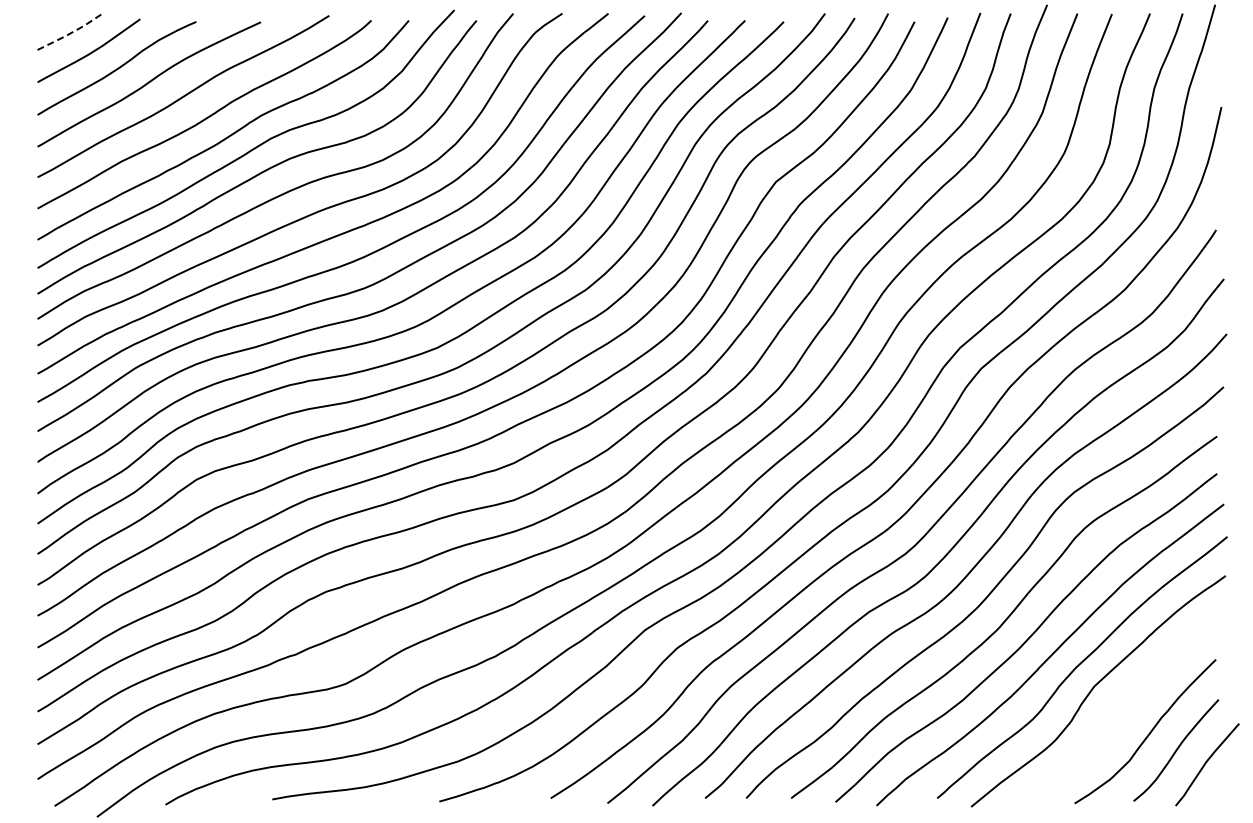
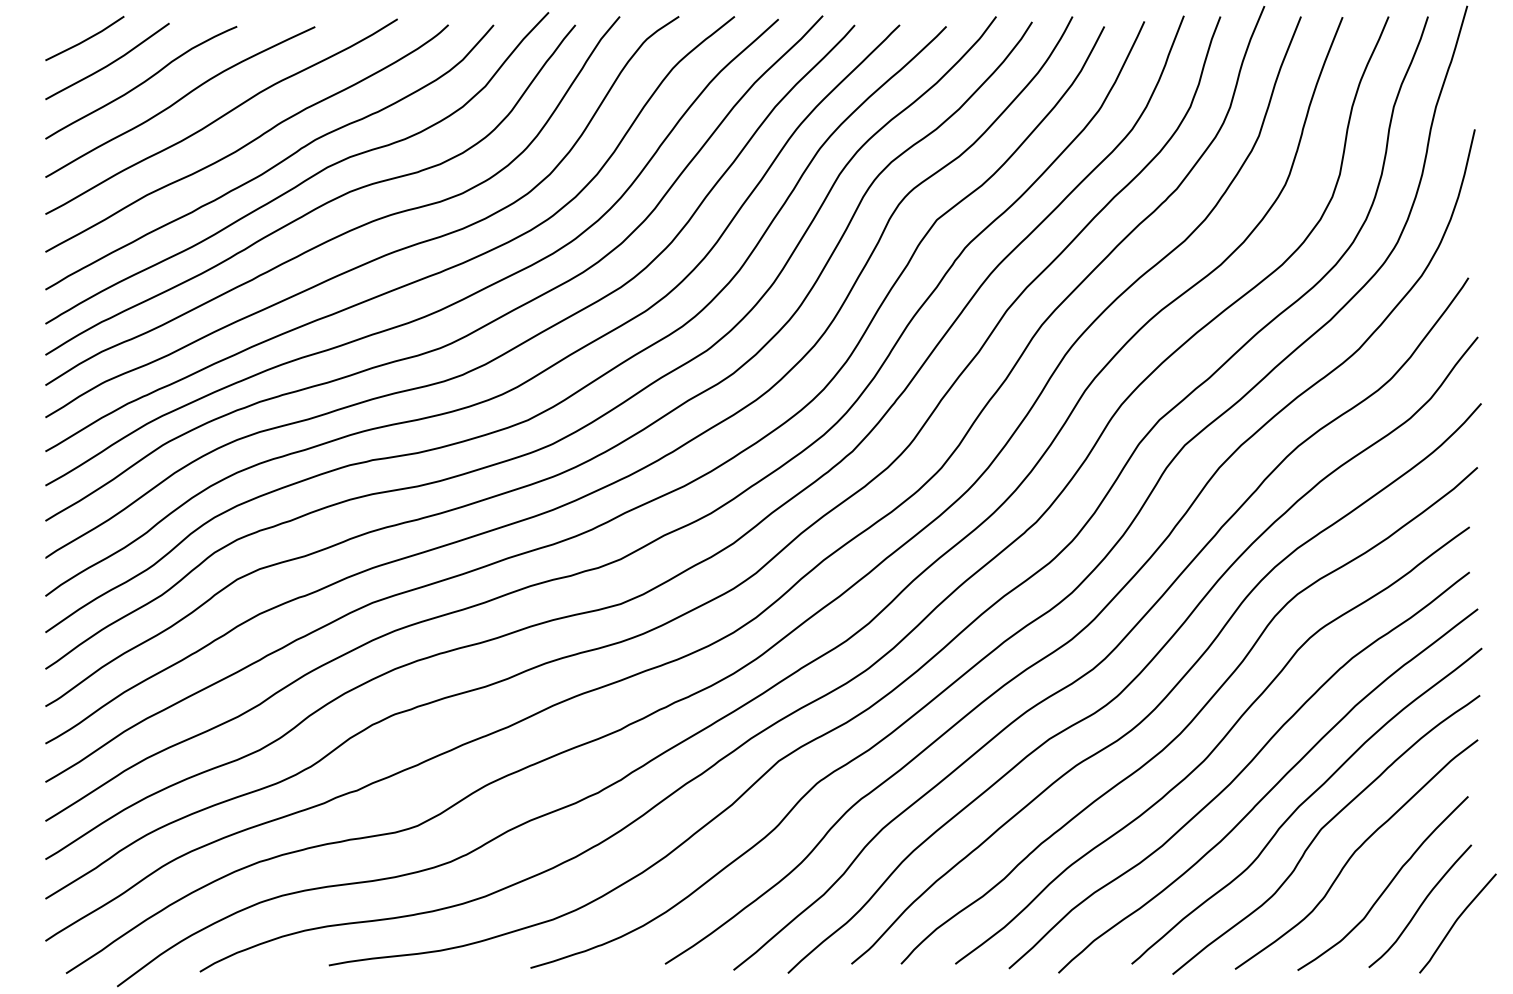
line: (71, 32) -> (86, 39), dashed -> solid
curve: (1122, 706) -> (1355, 853), added

